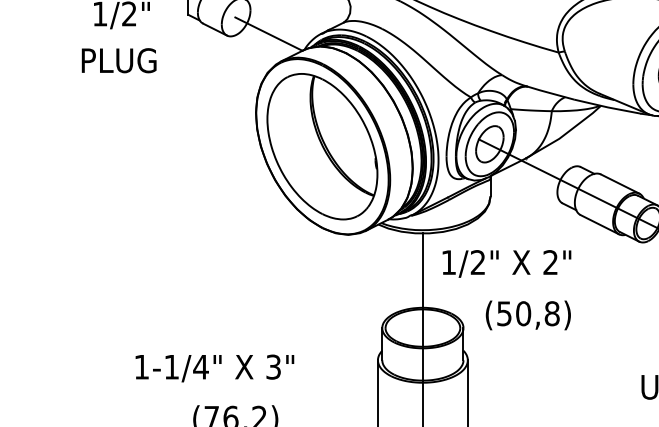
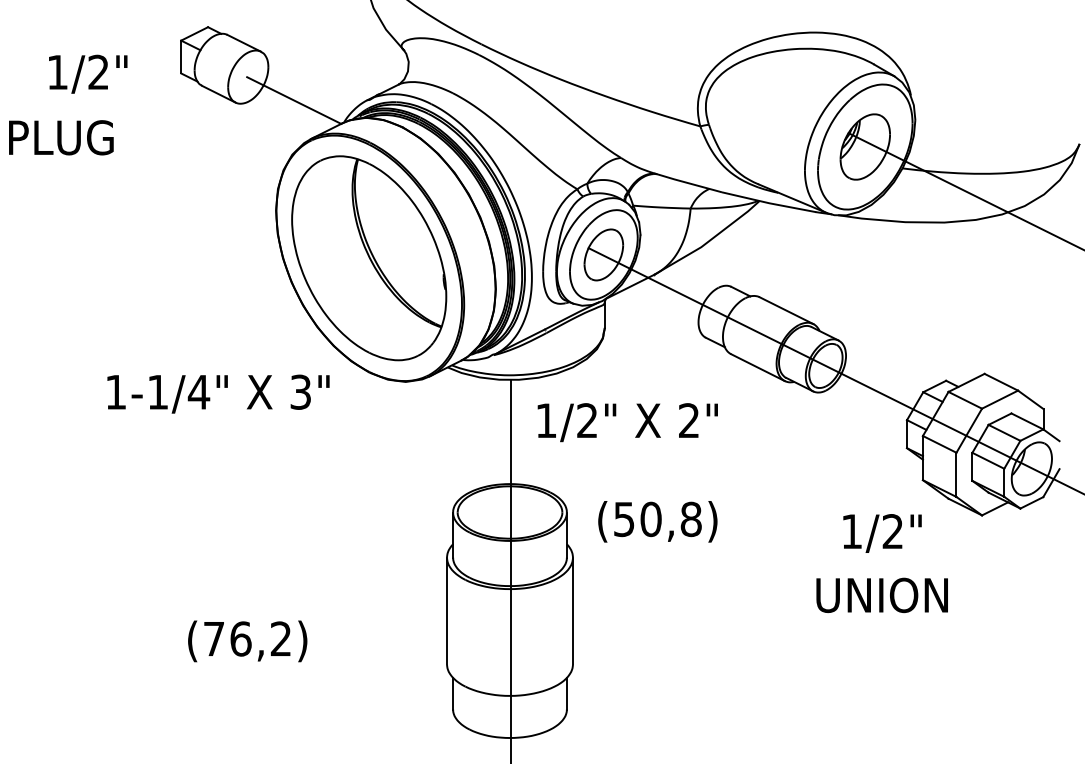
text: (119, 60) -> (61, 137), moved
text: (528, 315) -> (657, 521), moved
text: (214, 368) -> (218, 393), moved

